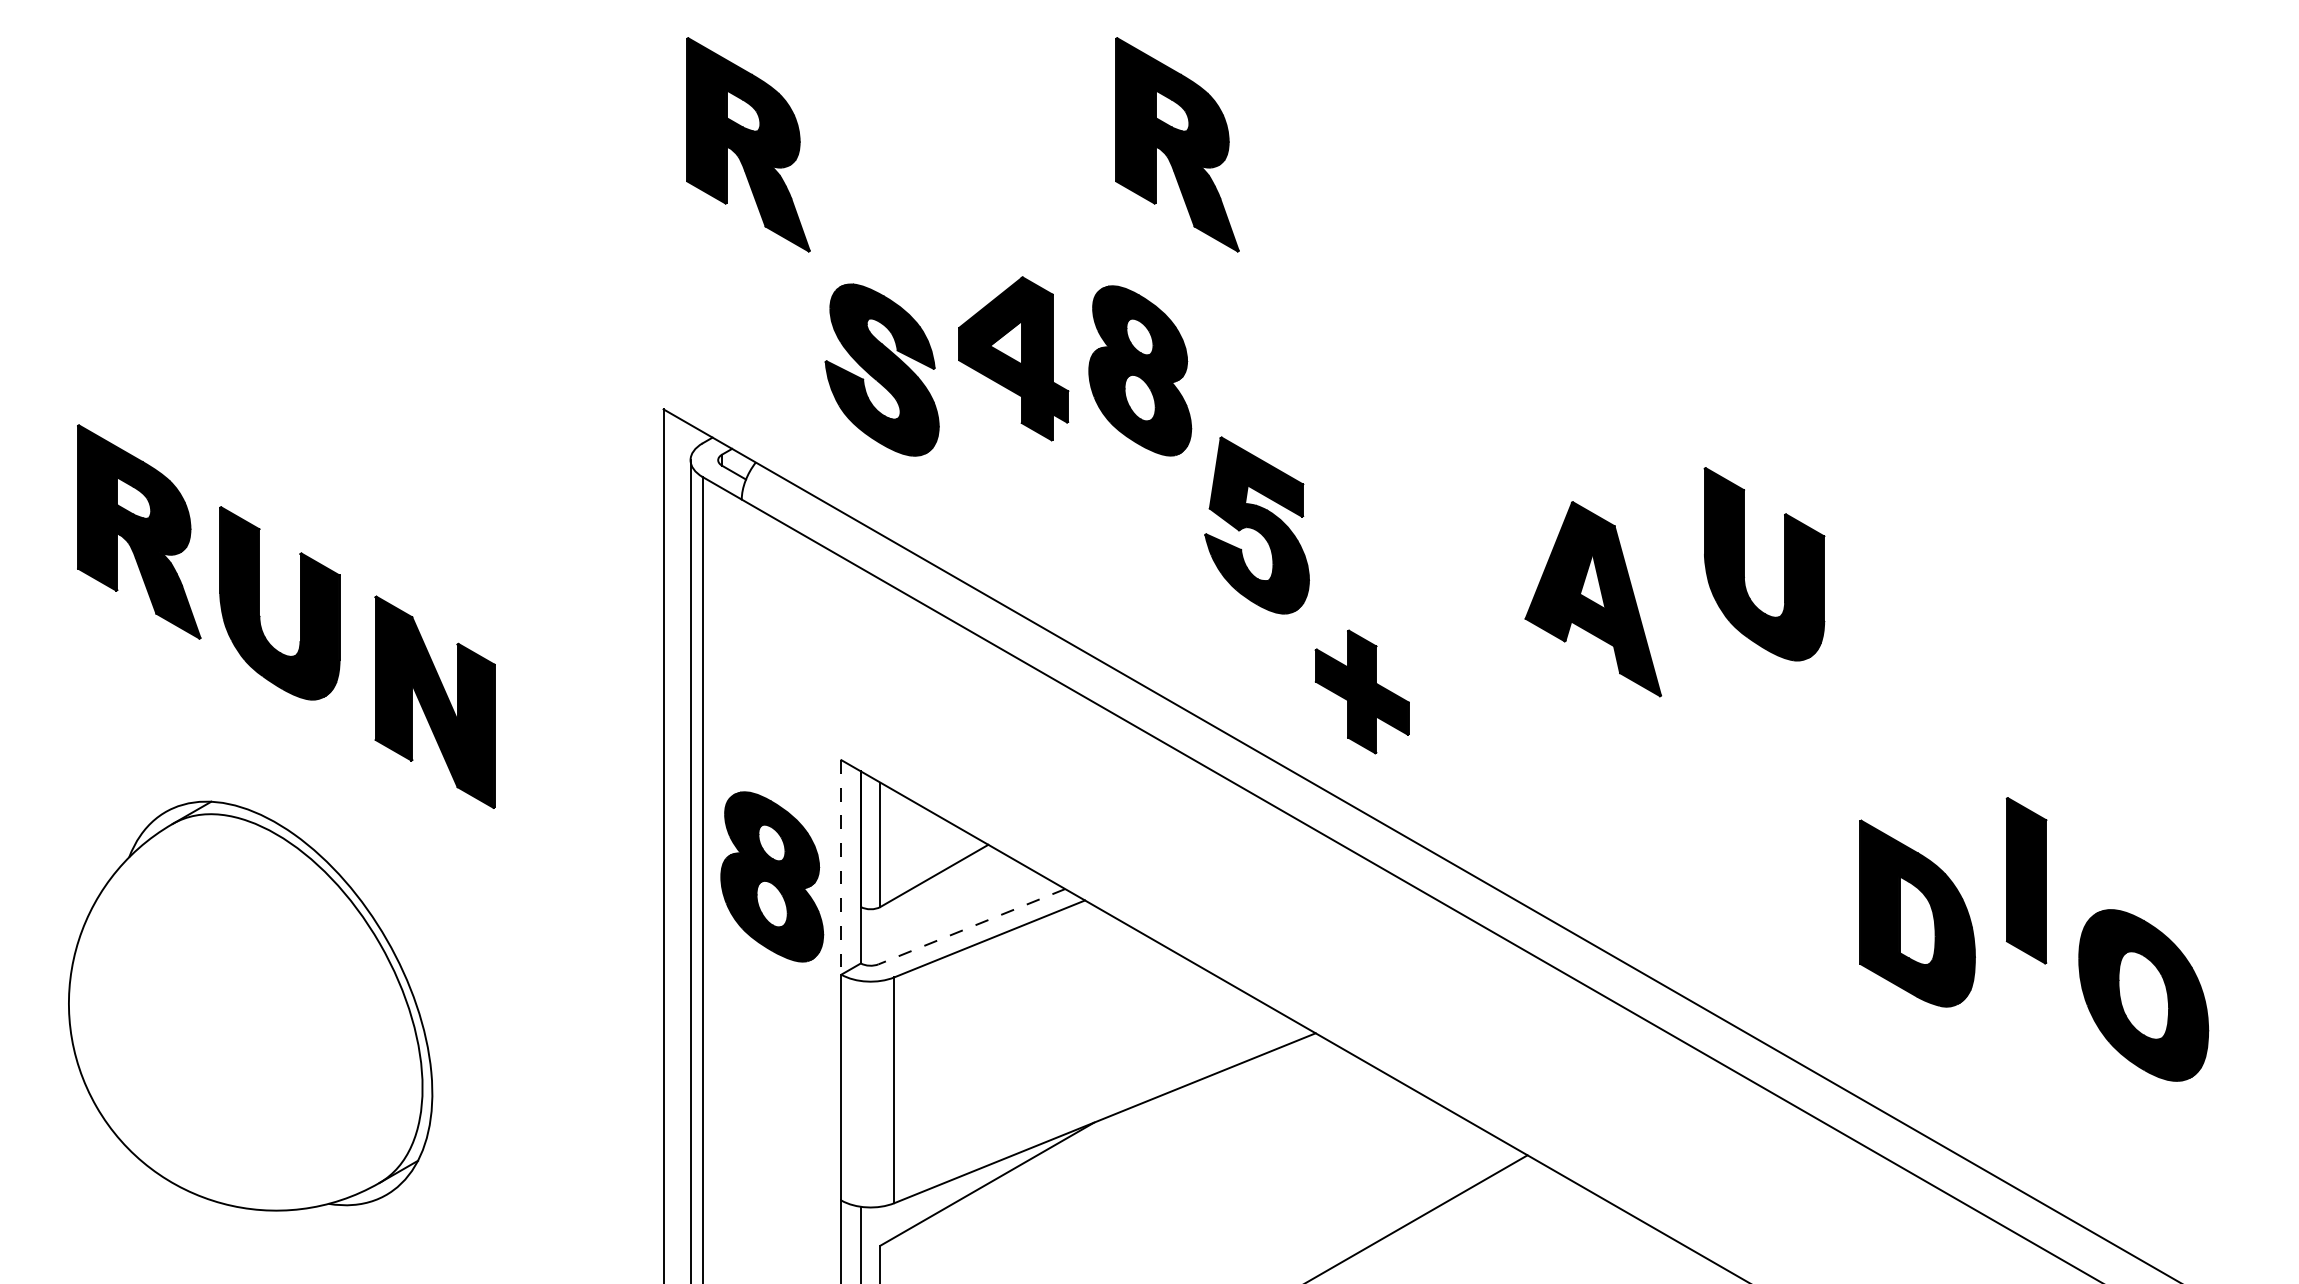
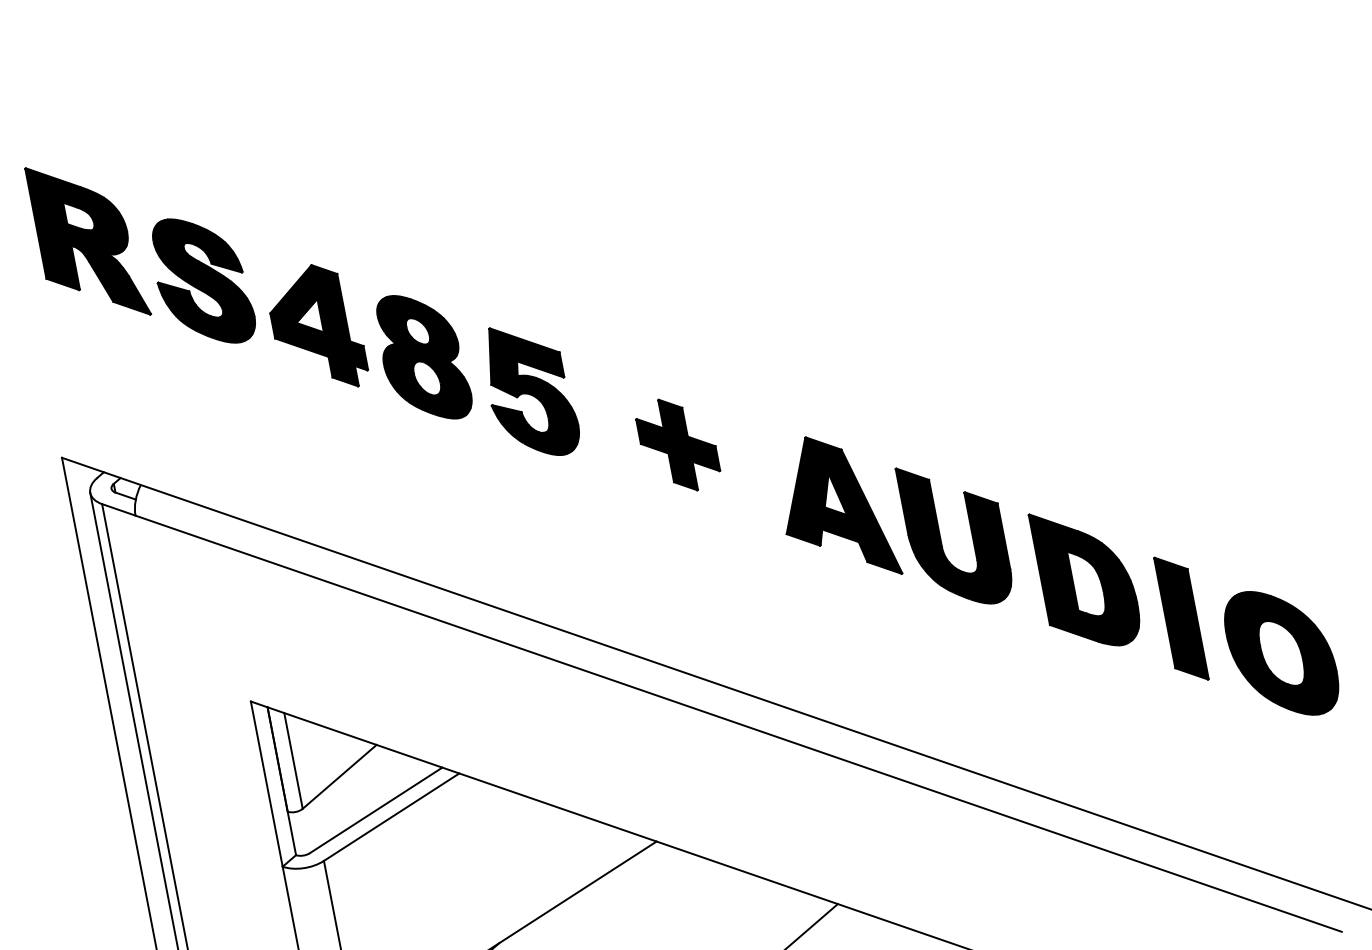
part: (1177, 144) -> (418, 177), removed
part: (1013, 358) -> (316, 328), moved
part: (881, 369) -> (201, 280), moved
part: (1256, 525) -> (529, 390), moved
part: (1744, 564) -> (940, 537), moved
part: (1593, 599) -> (836, 509), moved
part: (1361, 691) -> (677, 444), moved
line: (841, 867) -> (266, 784), dashed -> solid
part: (772, 876) -> (215, 801), removed
part: (1917, 913) -> (1086, 577), moved
line: (971, 926) -> (375, 810), dashed -> solid
part: (2143, 995) -> (1281, 653), moved

